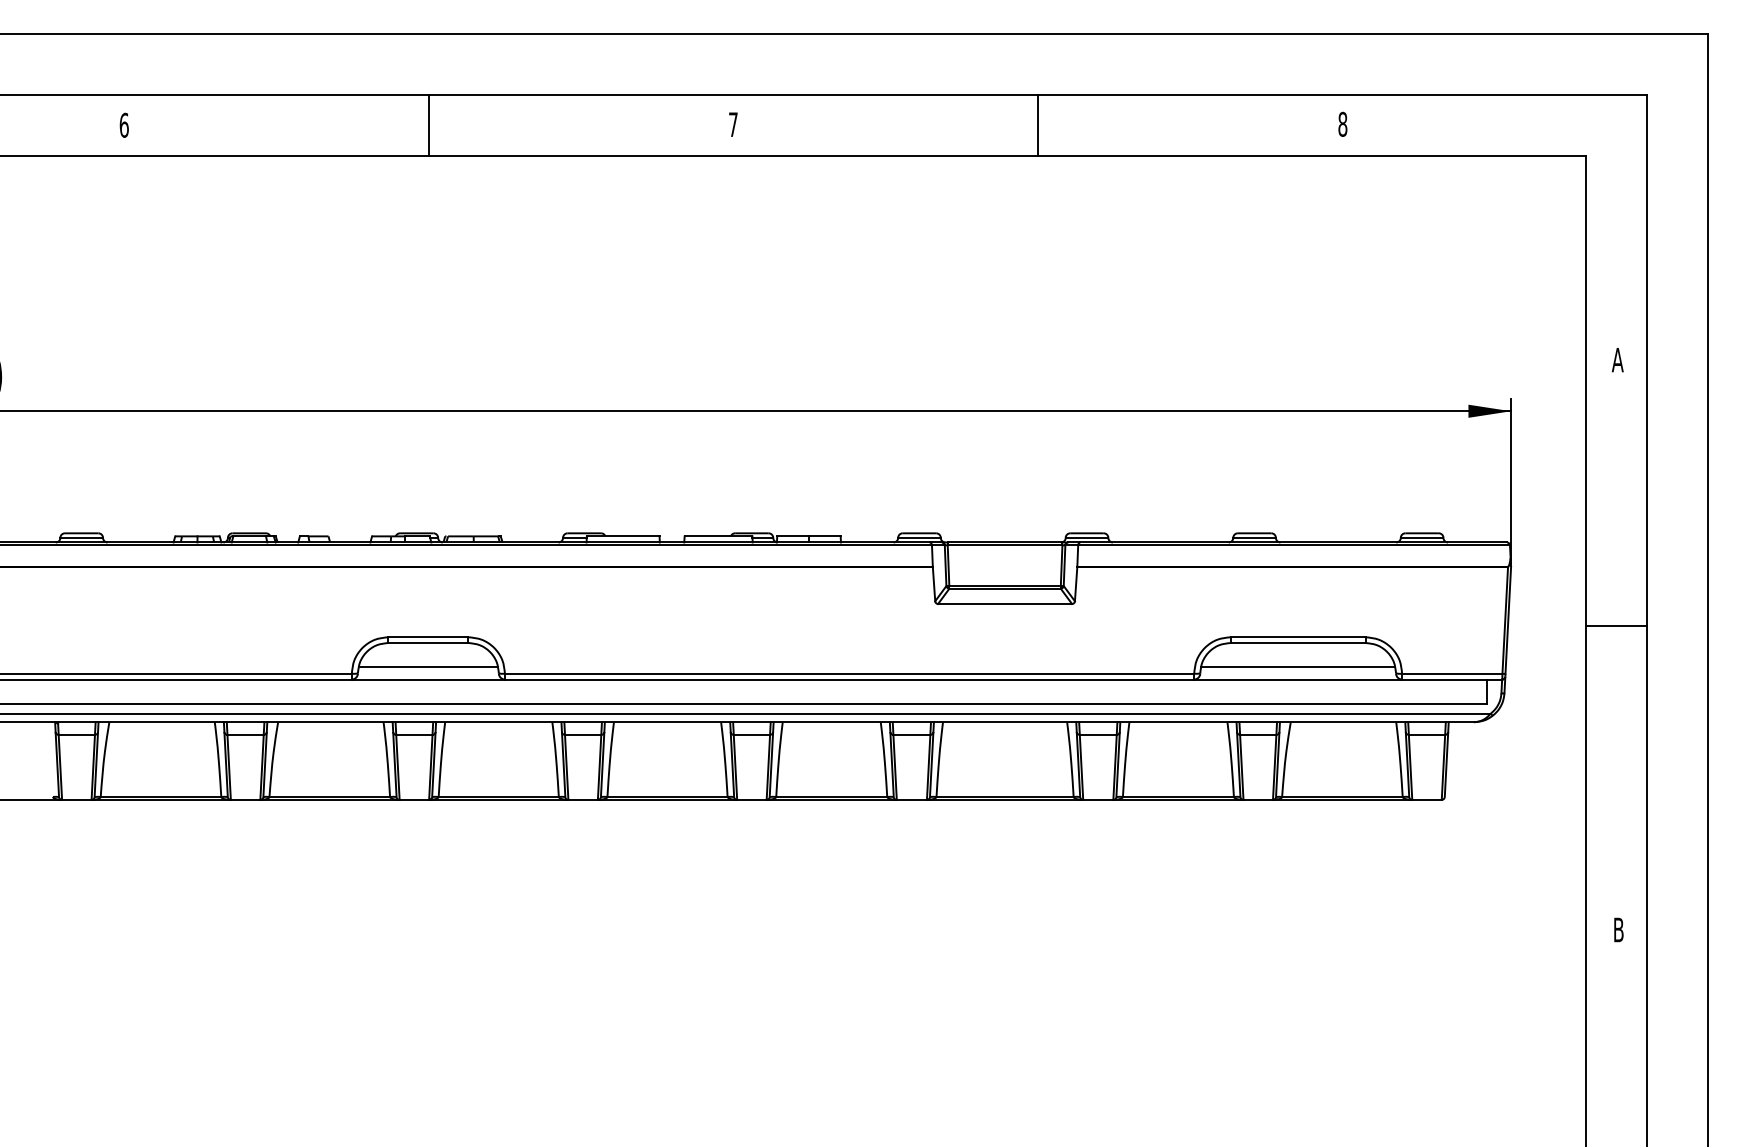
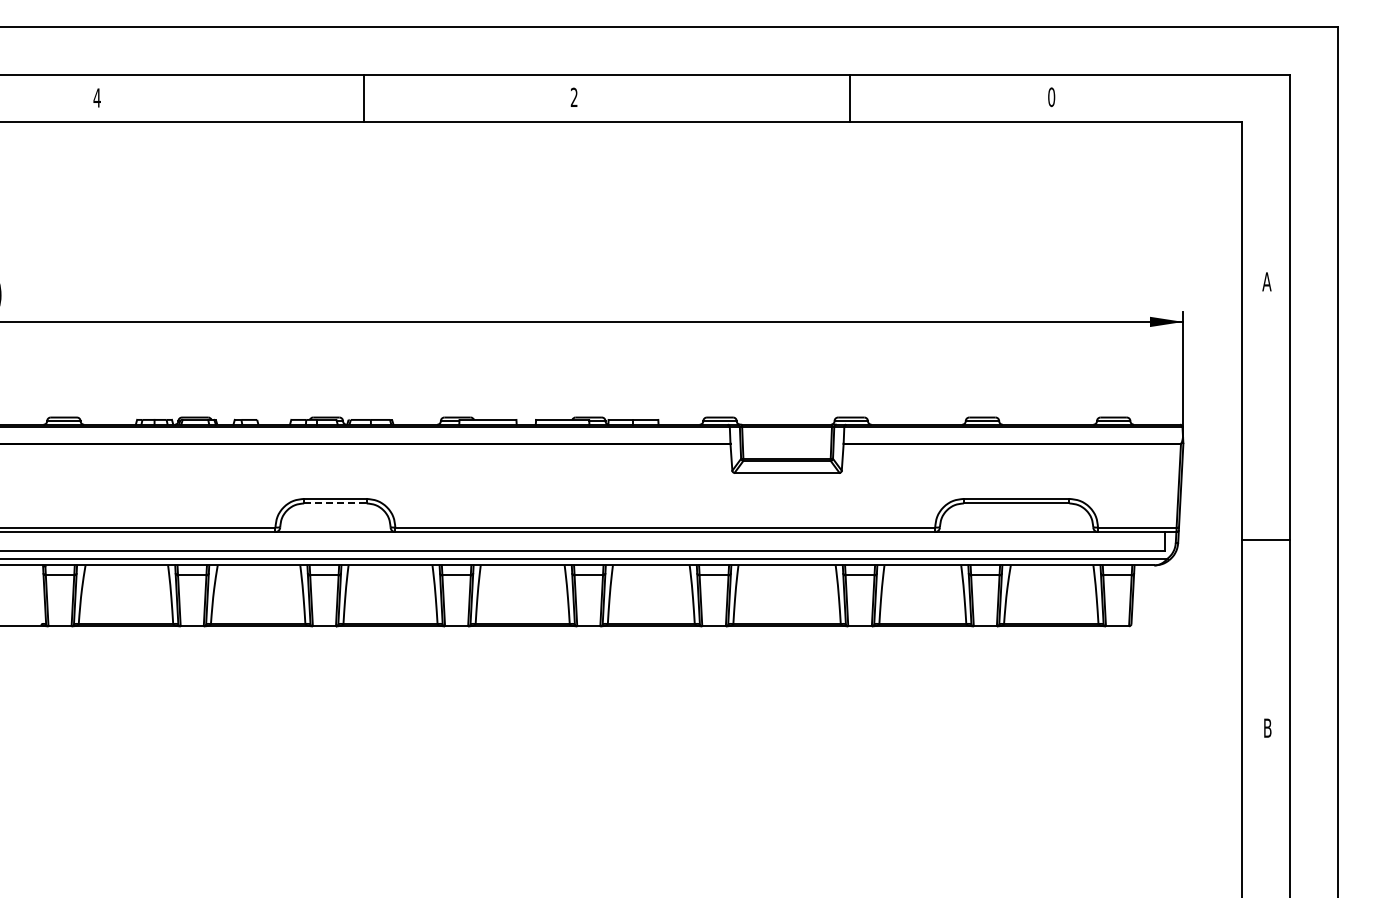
text: (732, 123) -> (573, 96), 7 -> 2
text: (1342, 123) -> (1051, 96), 8 -> 0
text: (123, 124) -> (96, 97), 6 -> 4
line: (428, 125) -> (363, 98), moved
line: (1037, 125) -> (849, 98), moved
line: (1615, 625) -> (1265, 539), moved
line: (428, 643) -> (335, 503), solid -> dashed
line: (428, 667) -> (335, 522), removed
line: (1298, 667) -> (1016, 522), removed

